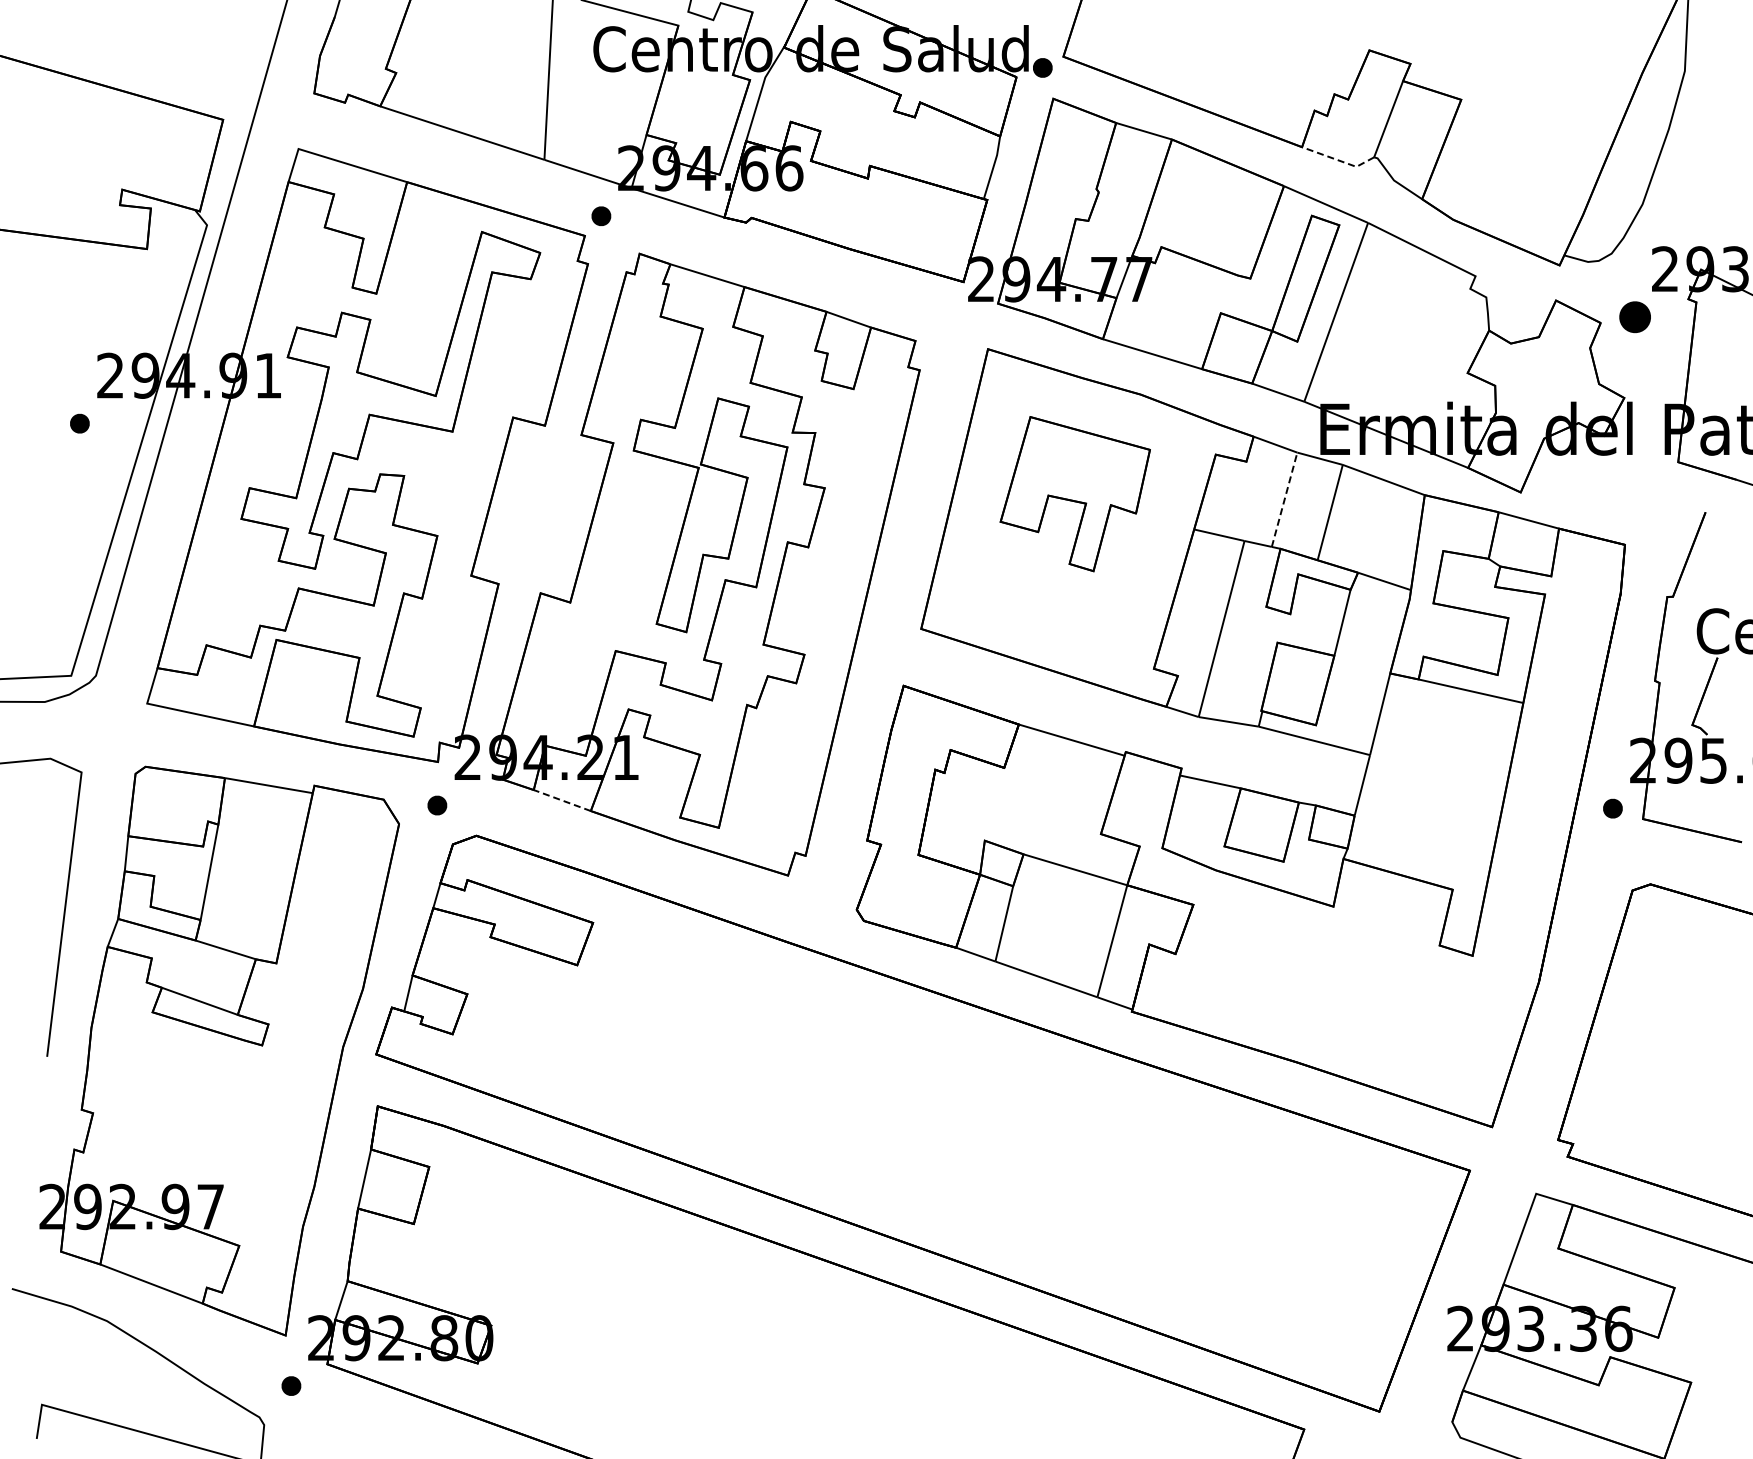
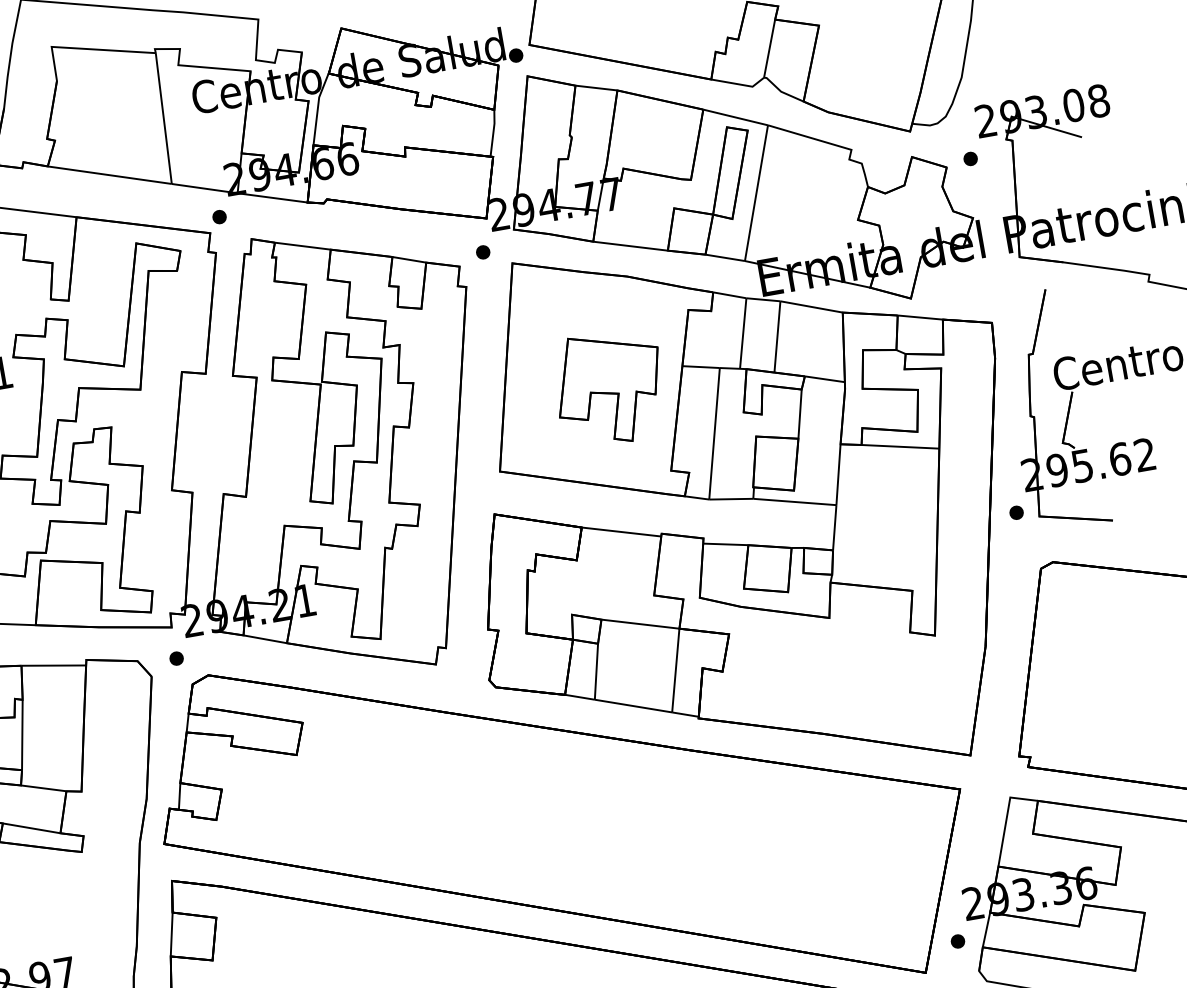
line: (1339, 160) -> (739, 84), dashed -> solid
part: (1635, 316) -> (970, 158), size x0.62
part: (950, 327) -> (482, 252), added
part: (1074, 494) -> (609, 388), moved
line: (1284, 499) -> (743, 333), dashed -> solid
line: (561, 800) -> (264, 639), dashed -> solid
part: (1430, 1376) -> (957, 941), added

